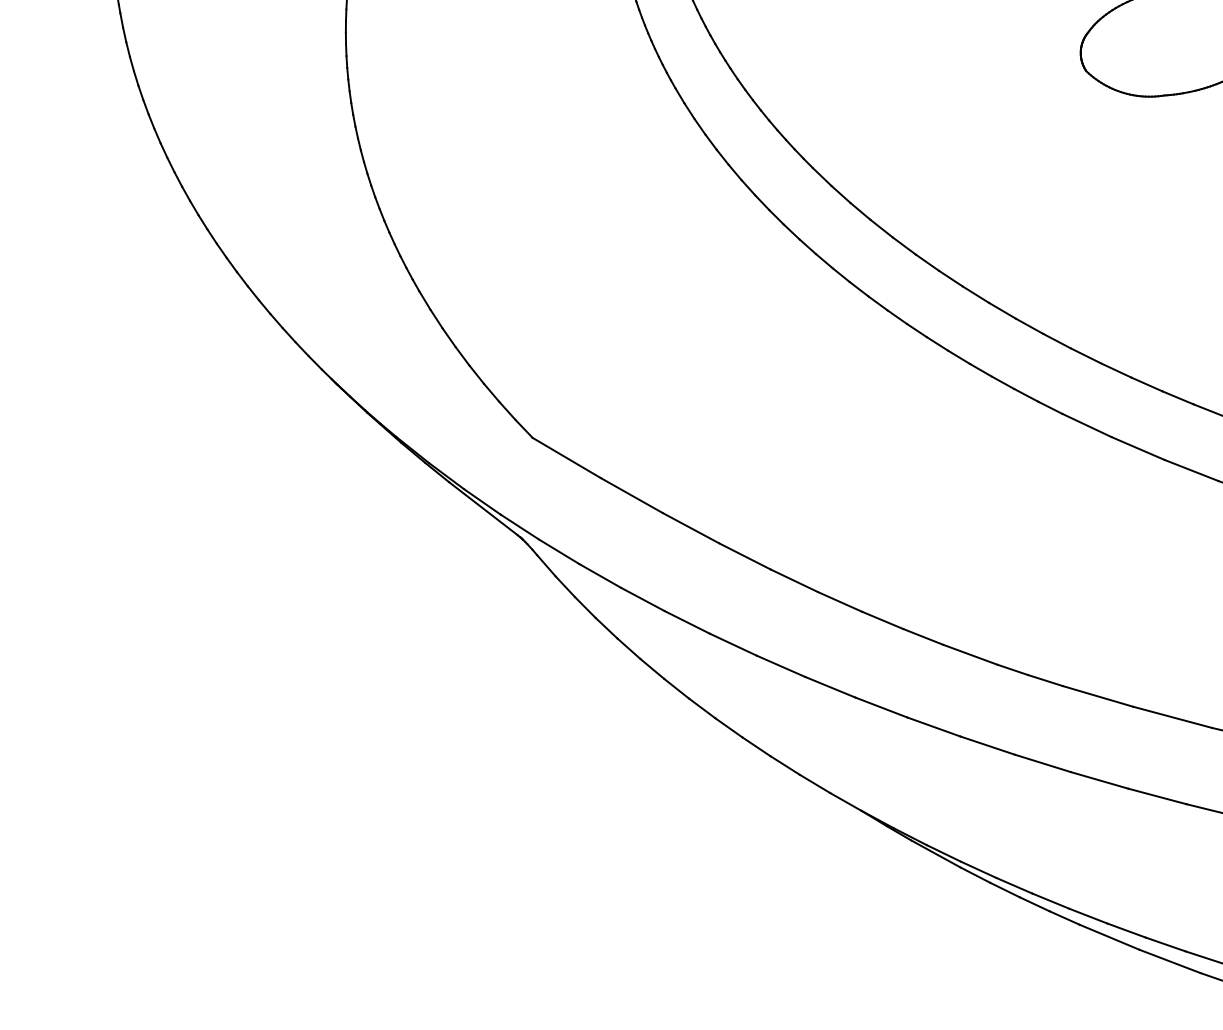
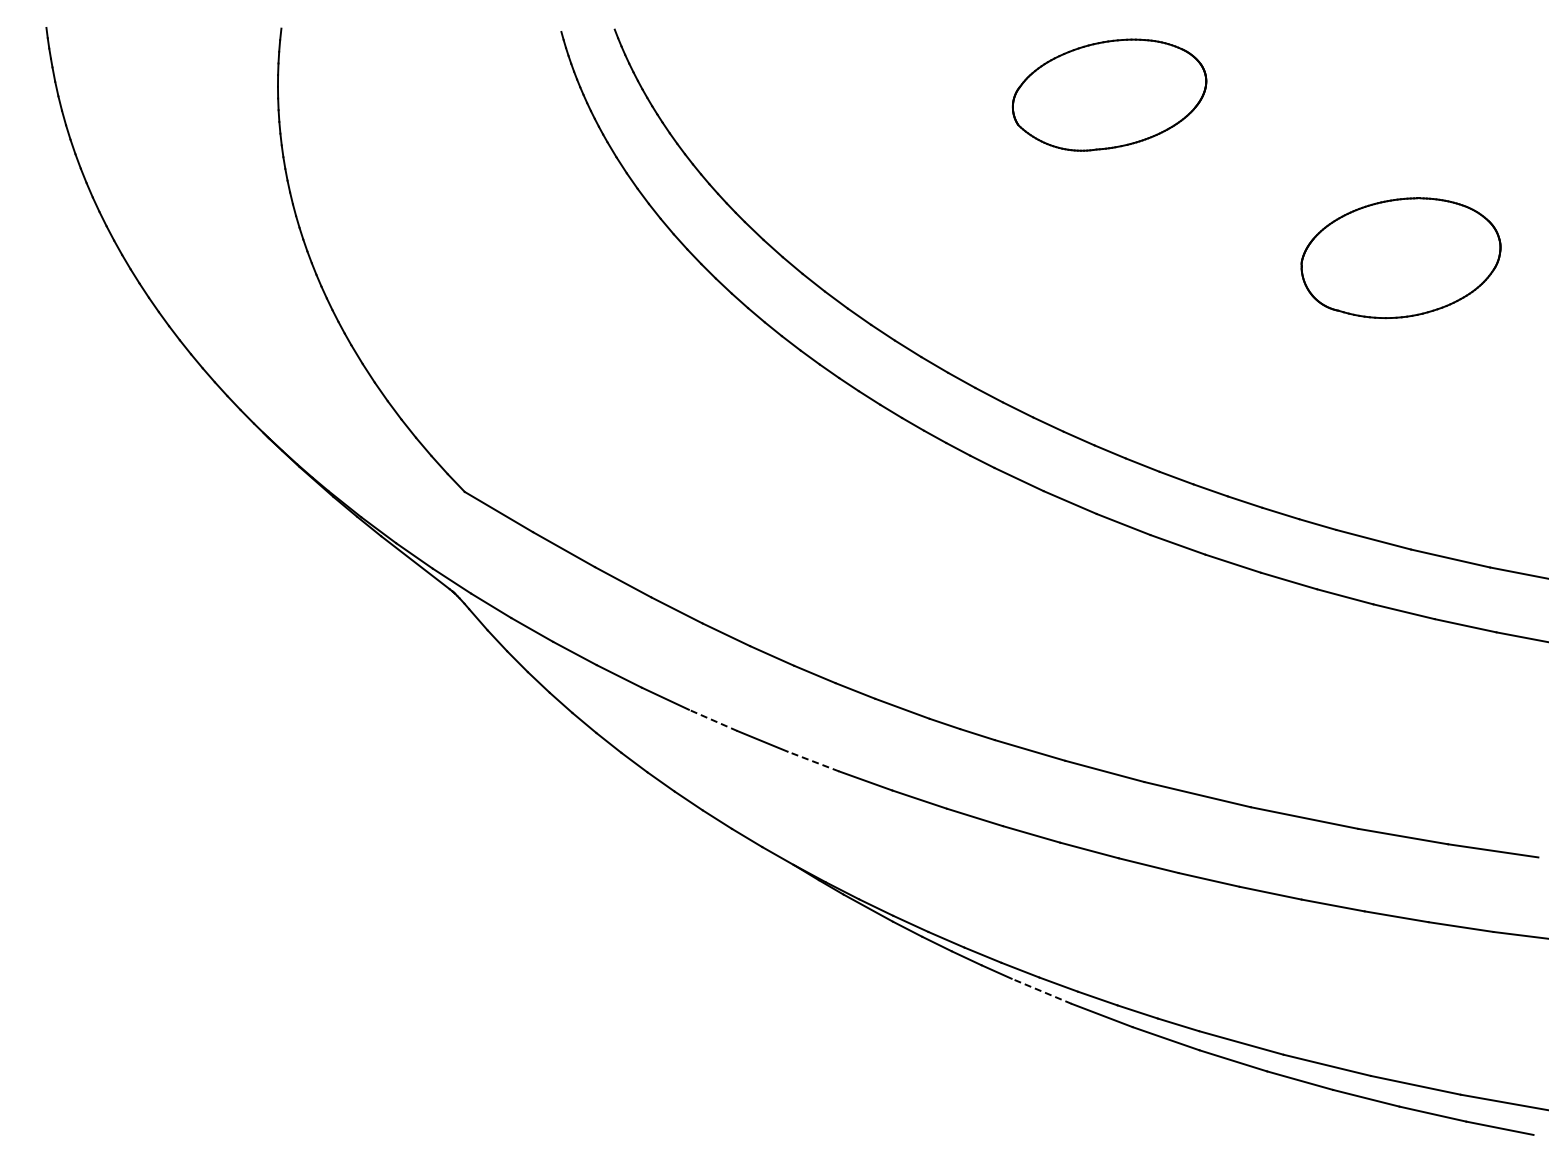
line: (781, 666) -> (713, 720), solid -> dashed
line: (881, 707) -> (813, 761), solid -> dashed
line: (1109, 937) -> (1041, 991), solid -> dashed

